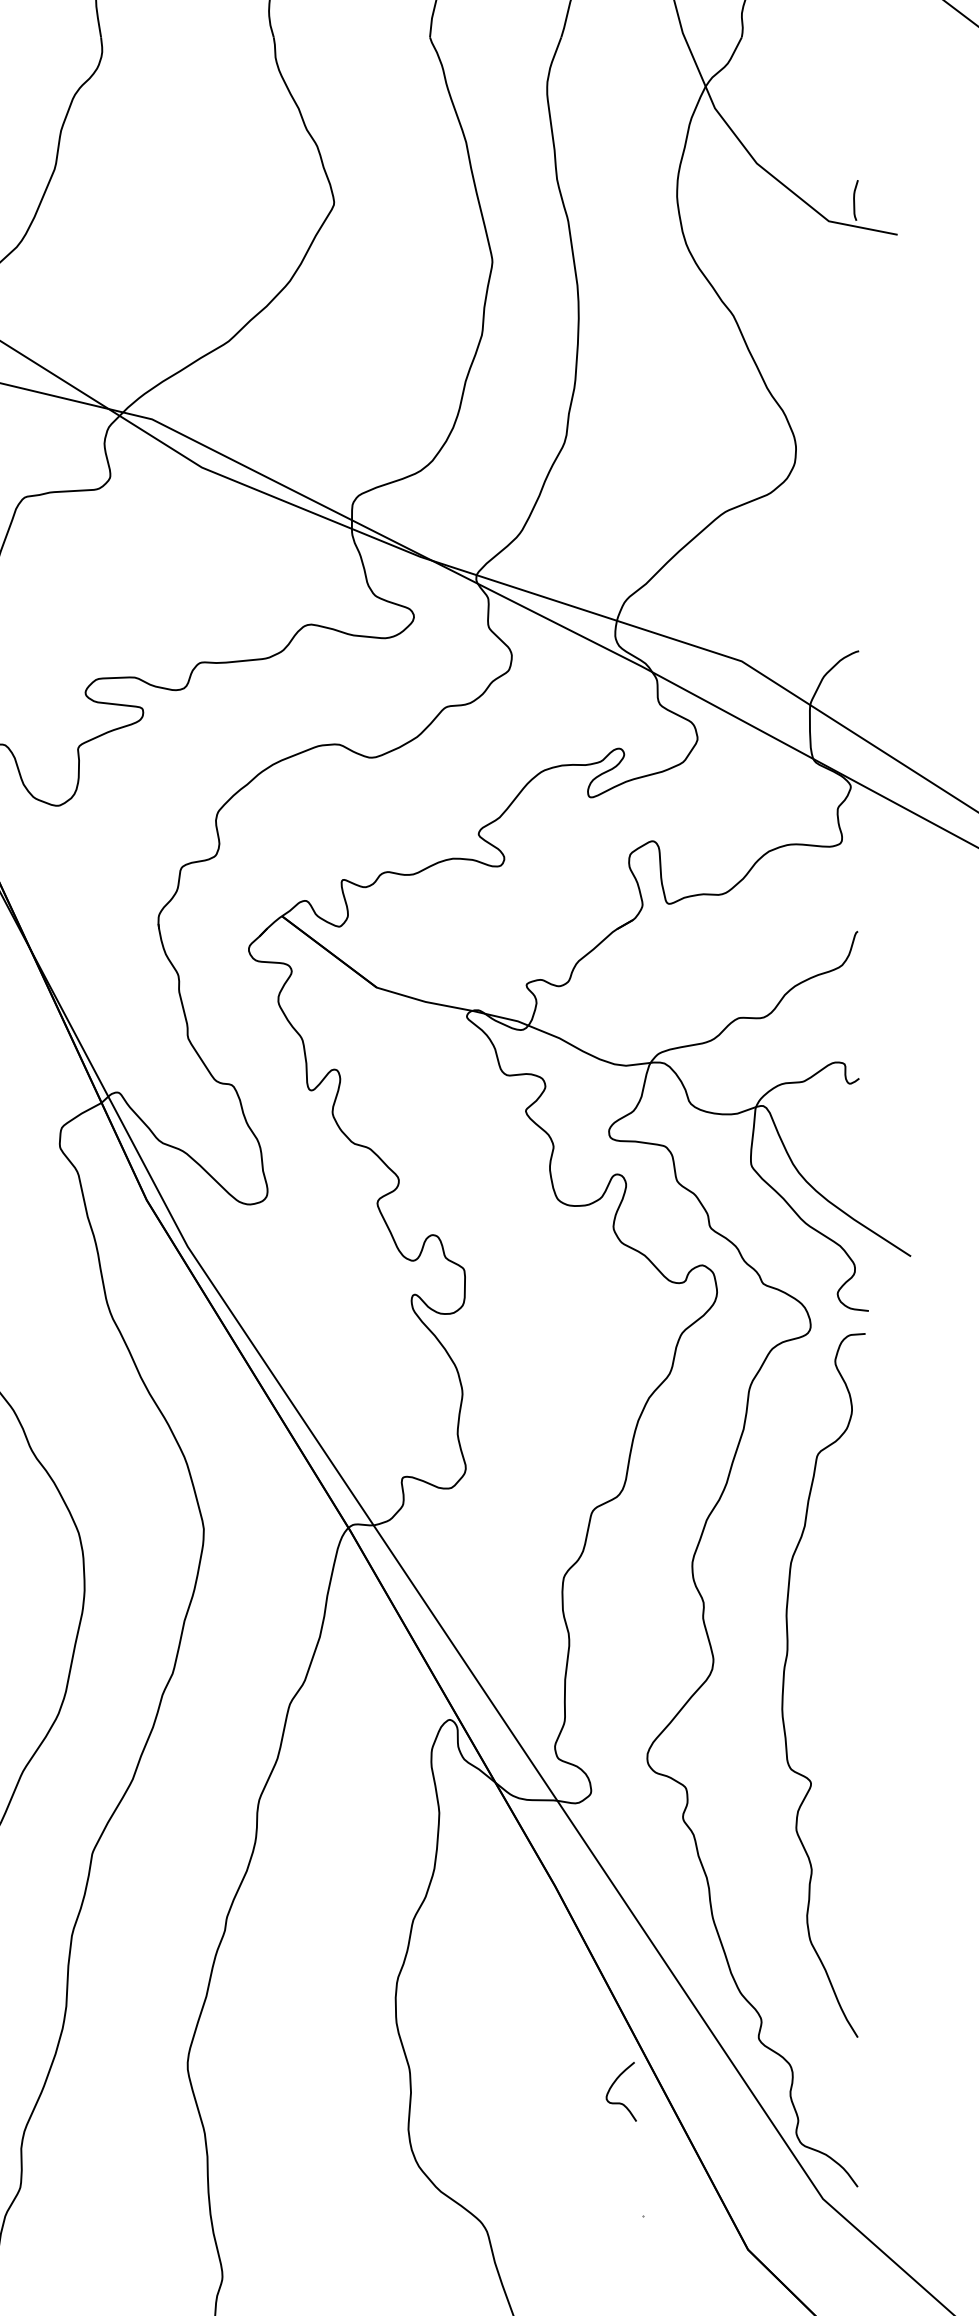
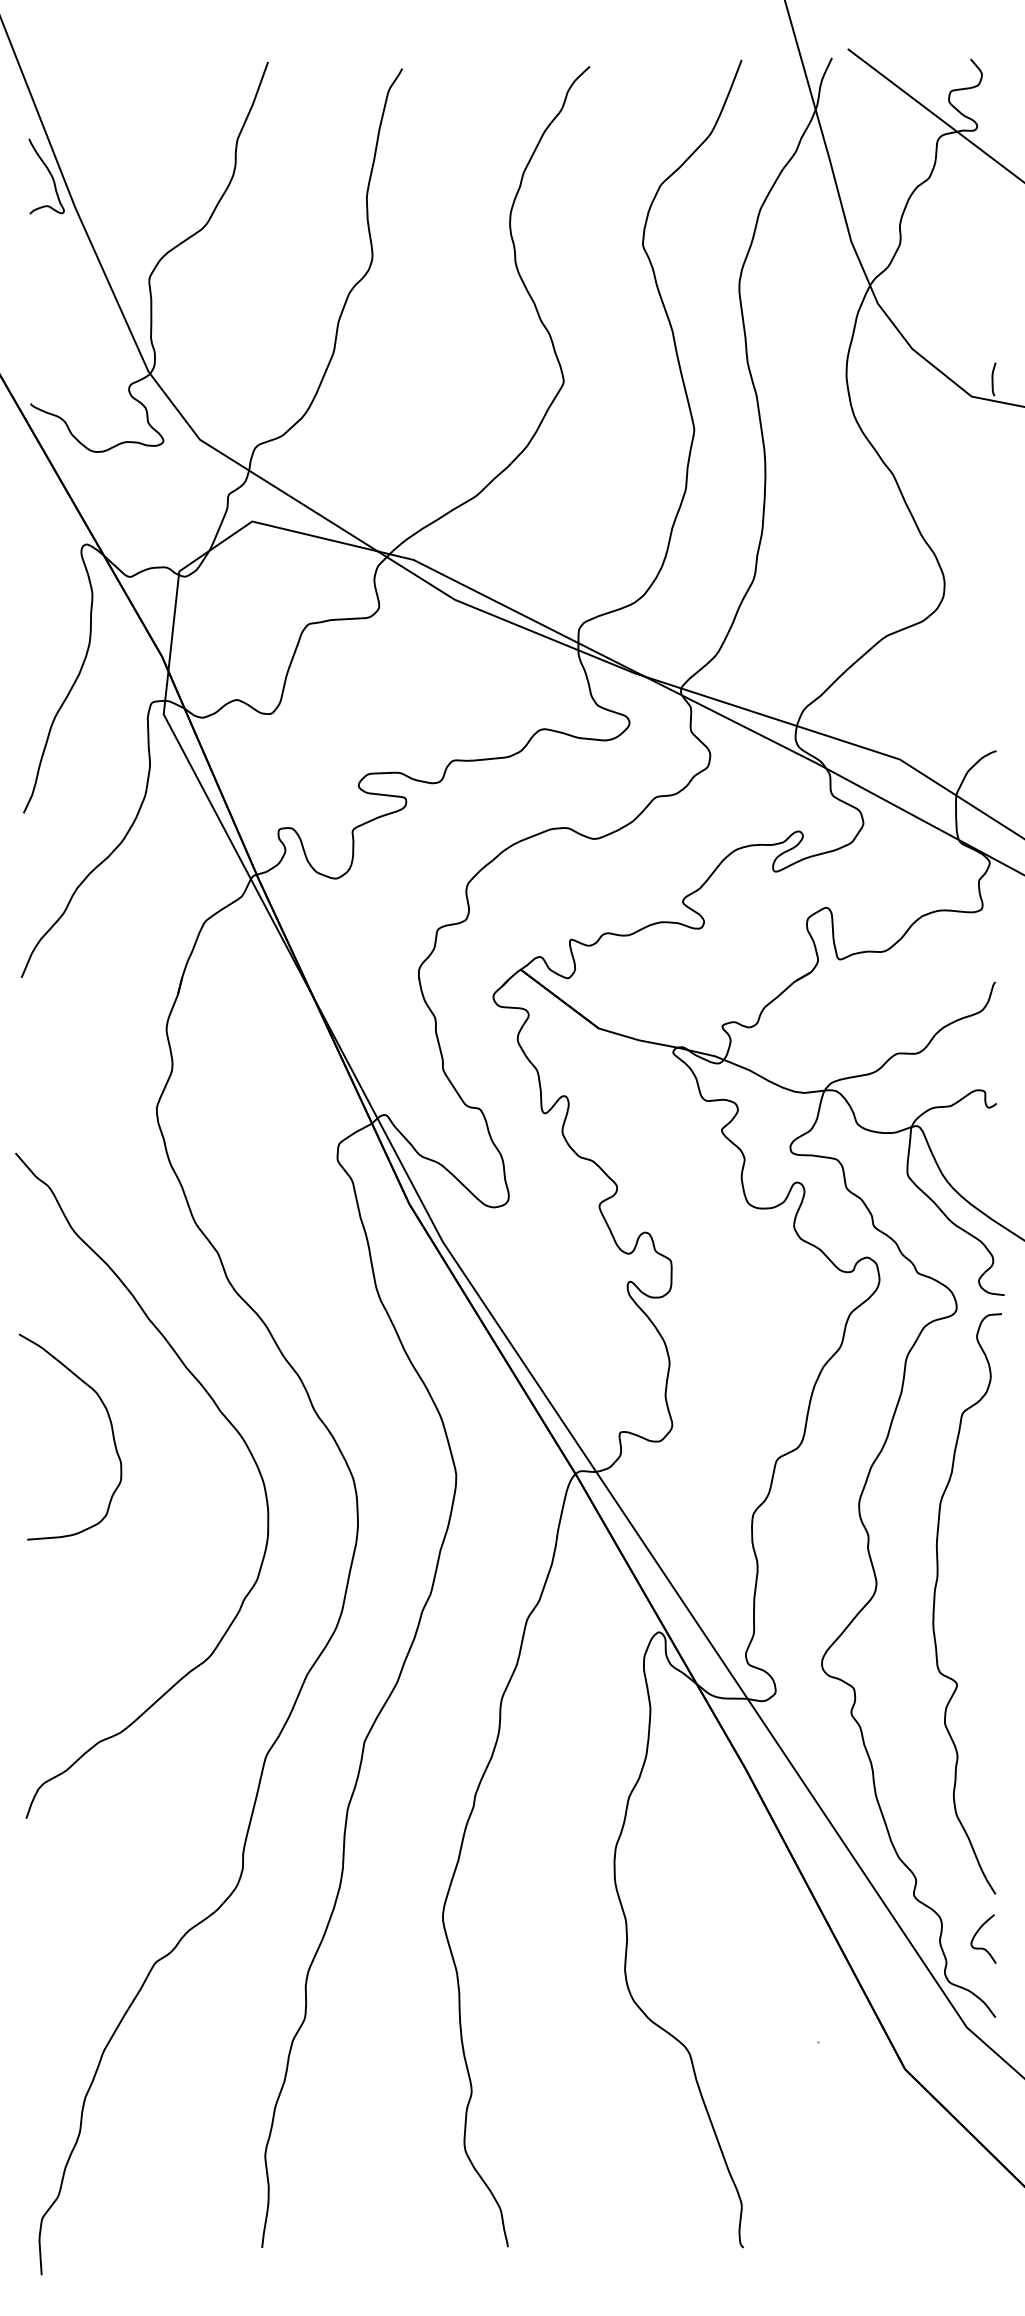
curve: (613, 2085) -> (977, 1933), moved

